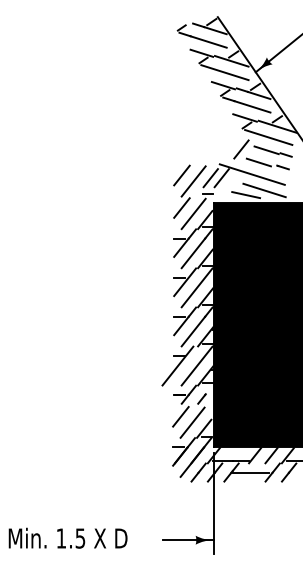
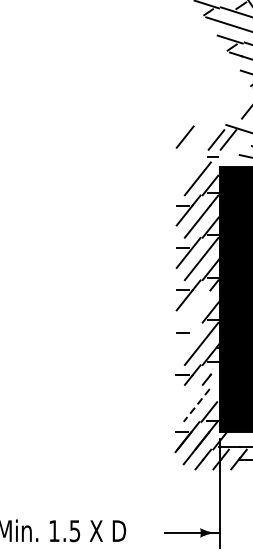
part: (189, 191) -> (193, 154), removed
line: (193, 331) -> (197, 306), removed
line: (177, 365) -> (180, 343), removed
line: (180, 416) -> (183, 398), removed
line: (192, 423) -> (196, 406), solid -> dashed

